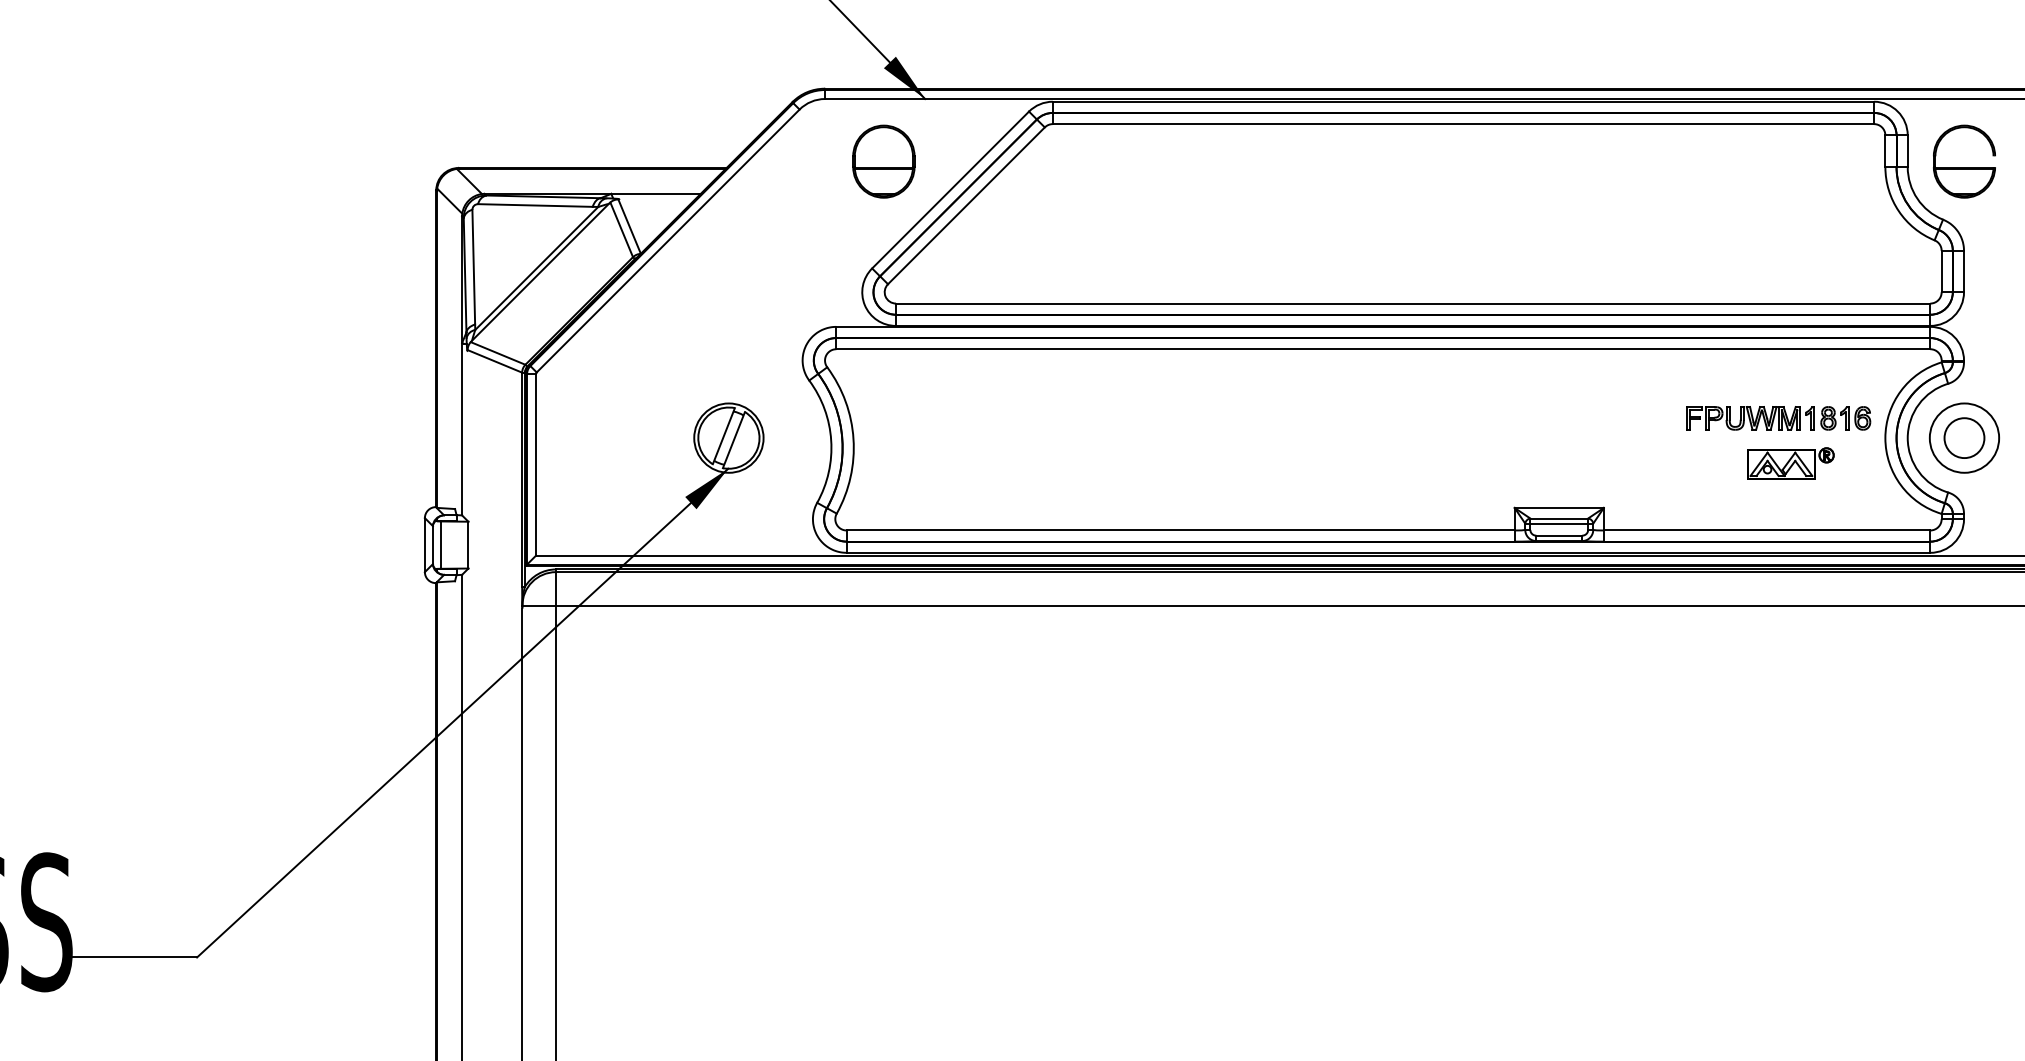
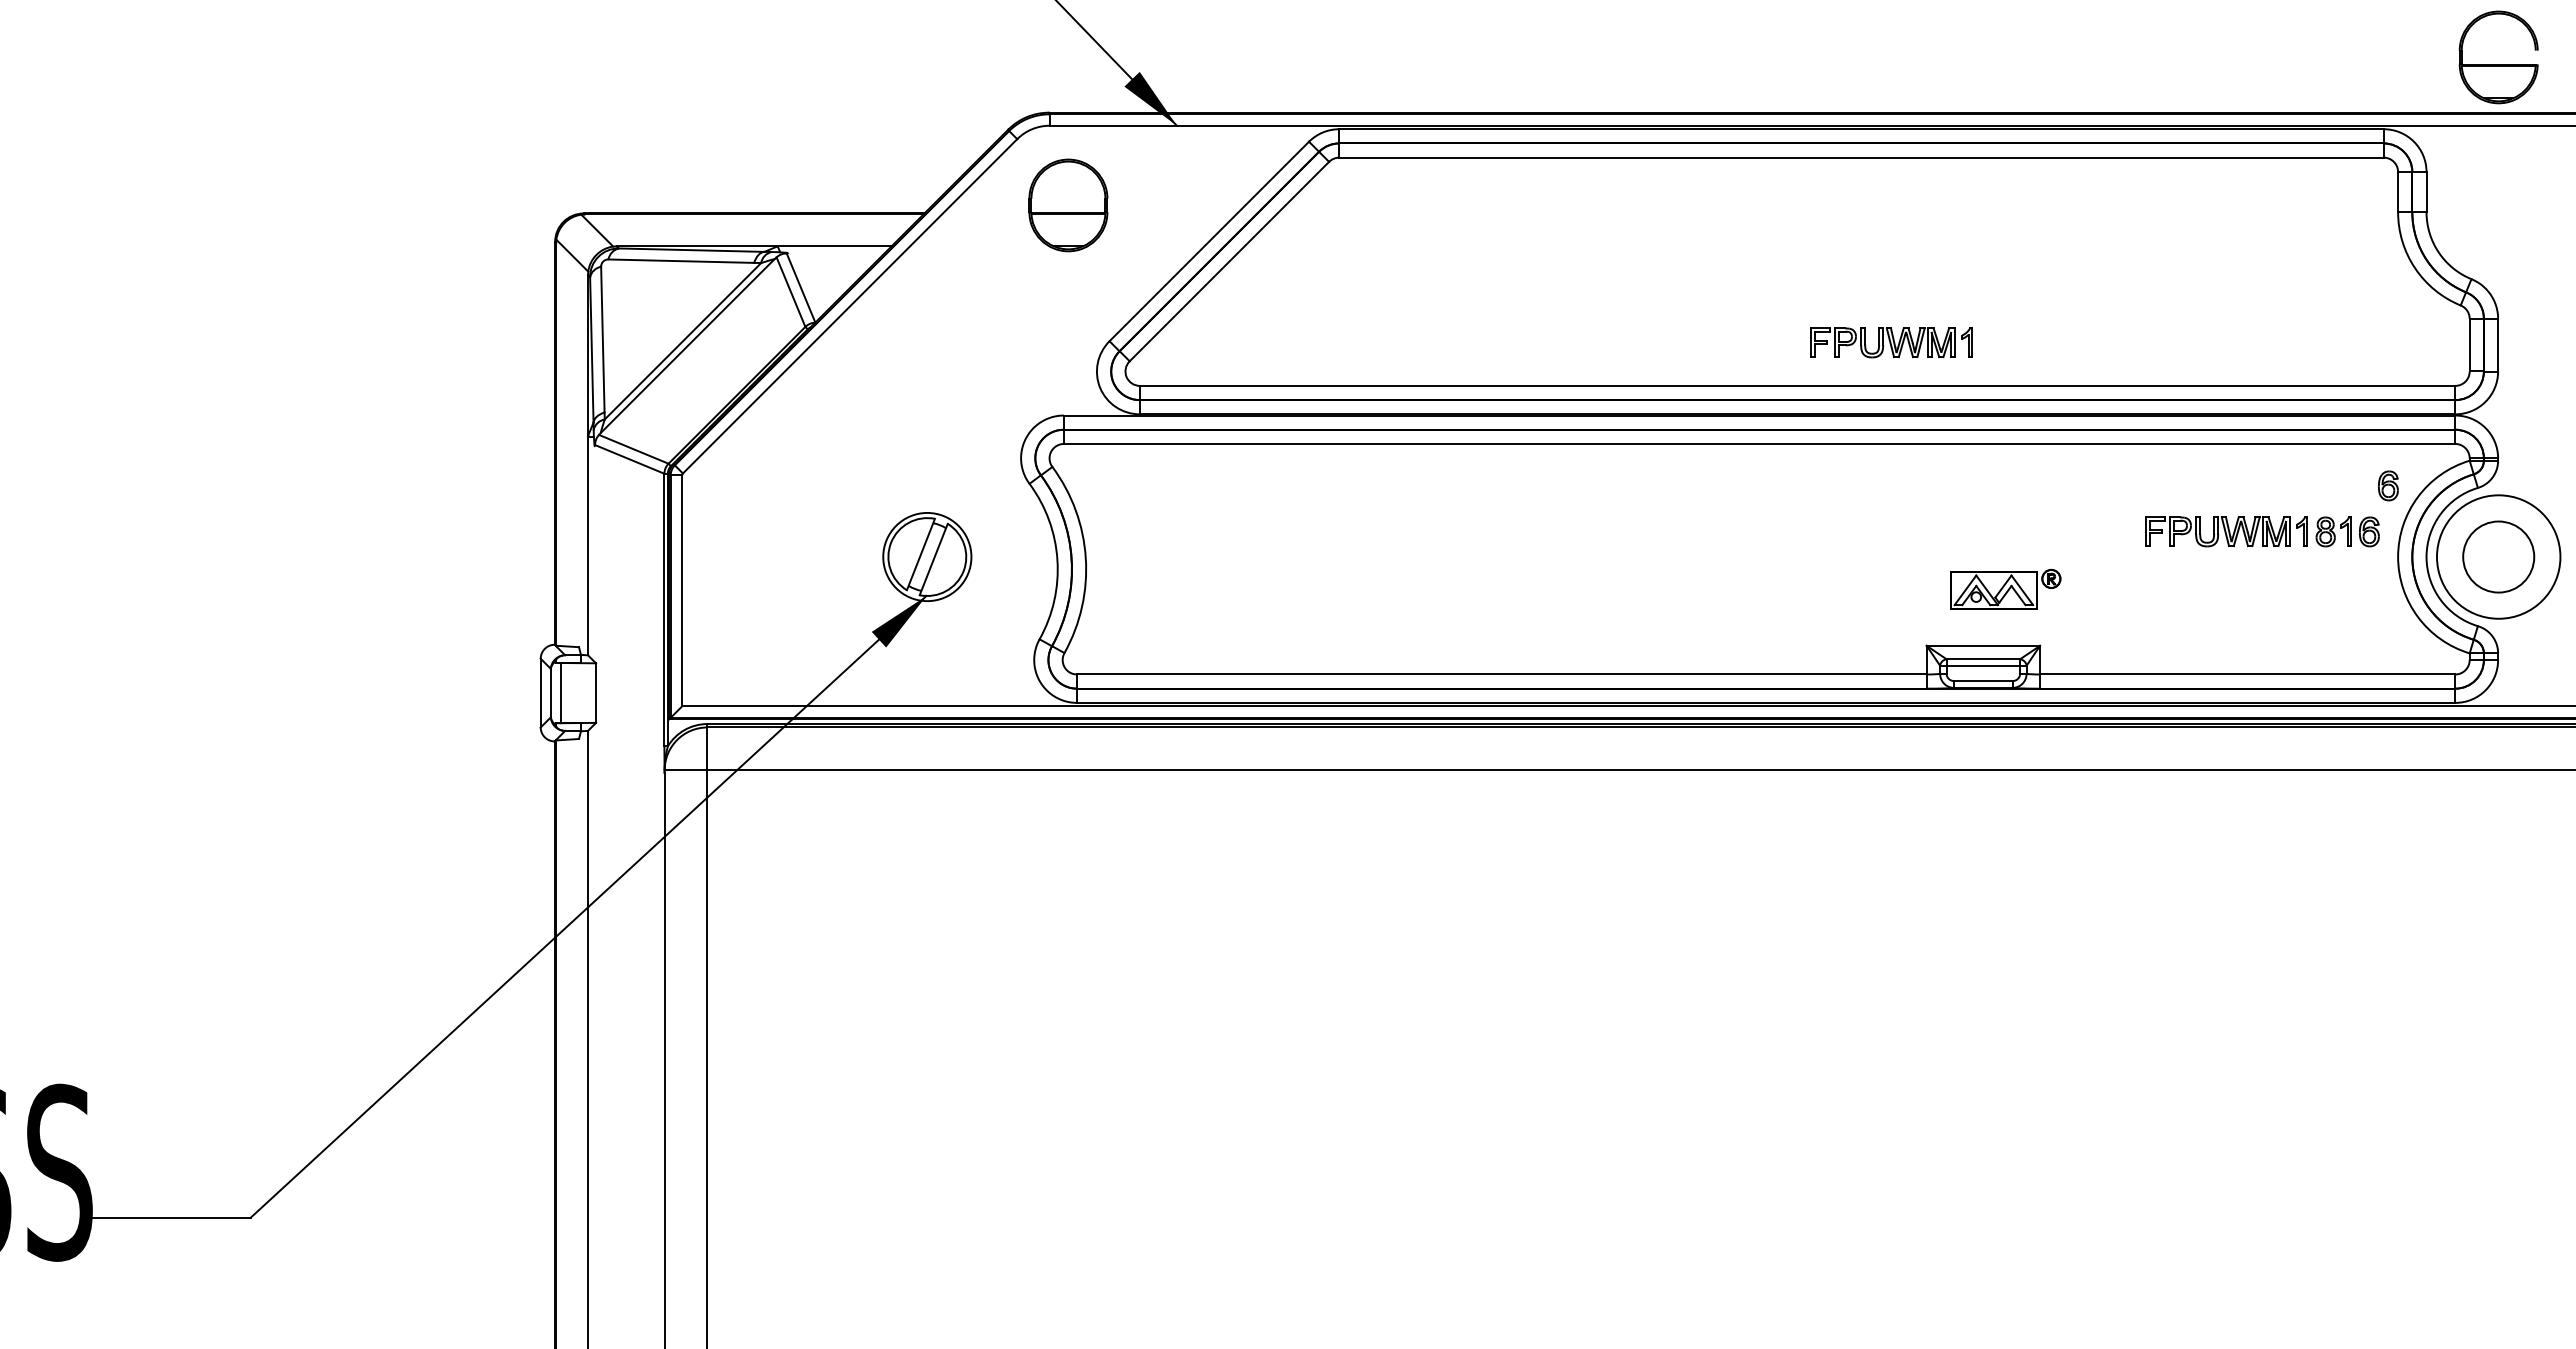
part: (883, 161) -> (1068, 205), moved
part: (1964, 167) -> (2498, 64), moved
part: (1487, 269) -> (1891, 342), added
part: (1877, 381) -> (2388, 485), added
circle: (1964, 437) -> (2498, 556), size x1.4
circle: (1964, 437) -> (2498, 556), size x1.4
part: (1790, 462) -> (2005, 588), moved

